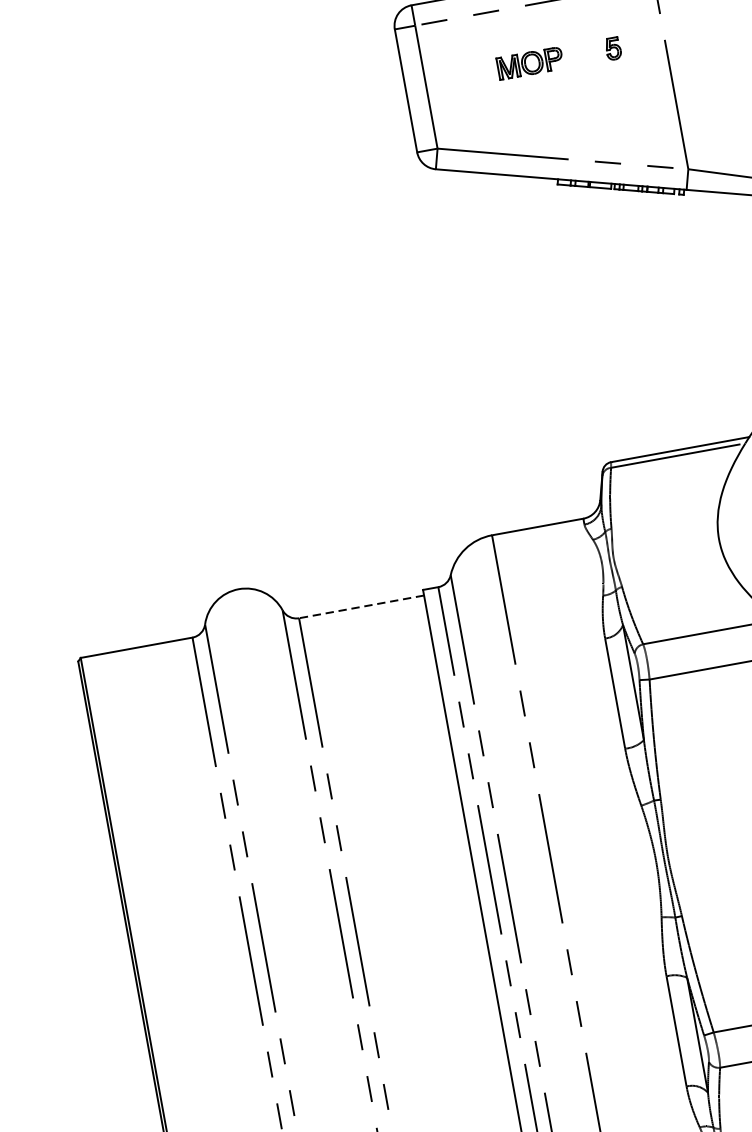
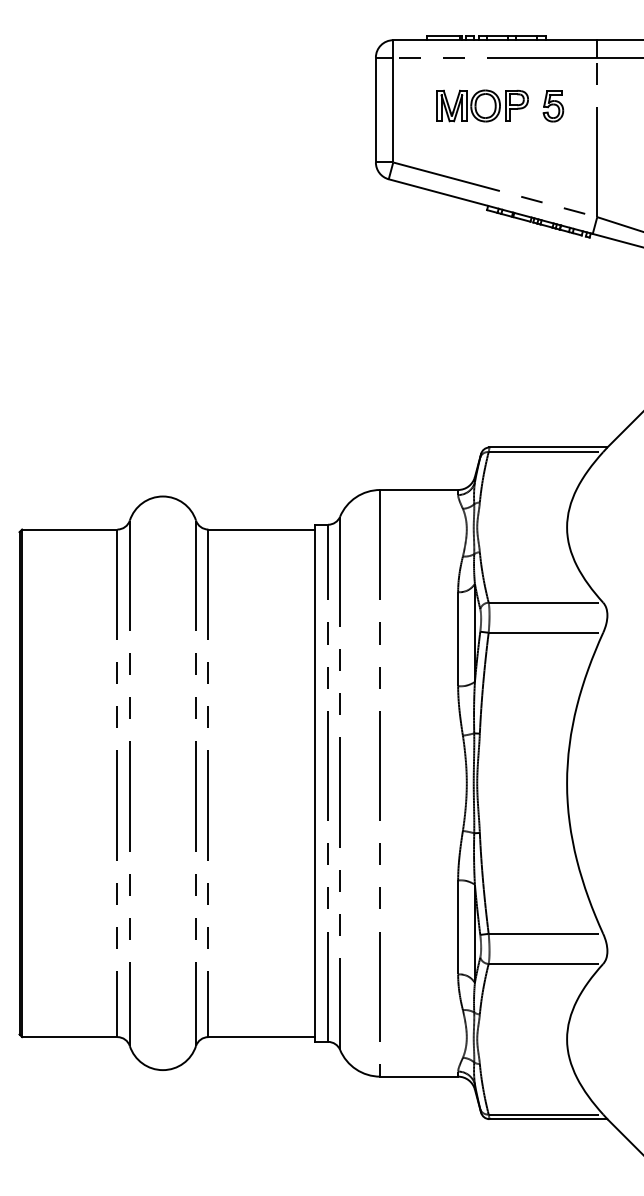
part: (613, 48) -> (553, 106), size x1.67
part: (530, 62) -> (482, 105), size x1.67
line: (361, 606) -> (261, 529), dashed -> solid

